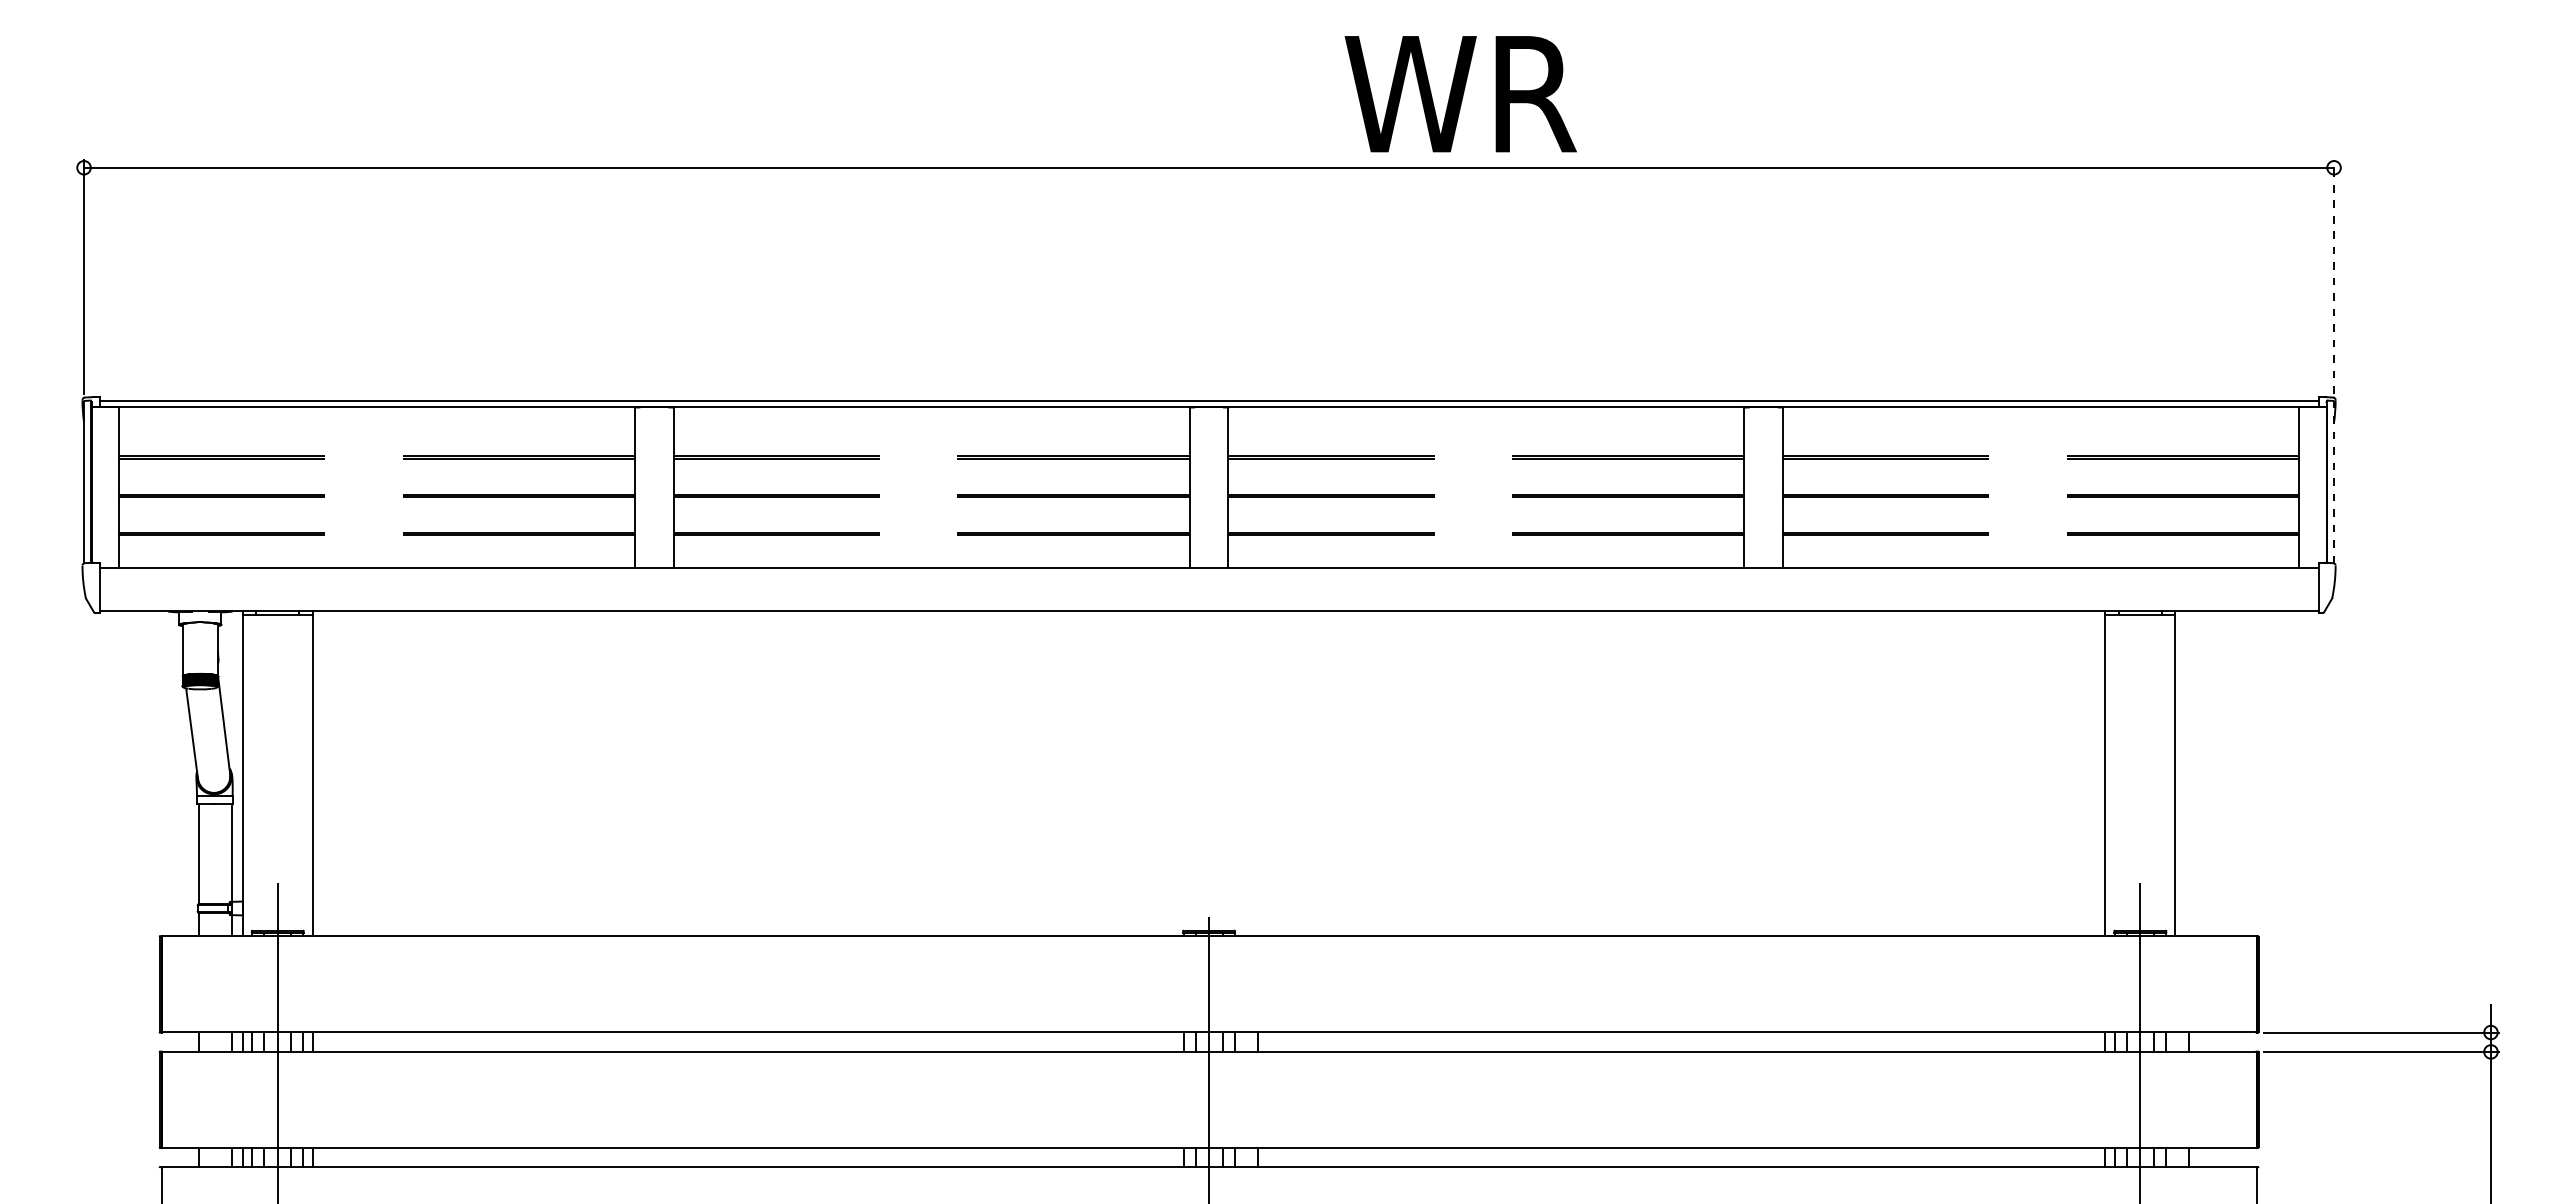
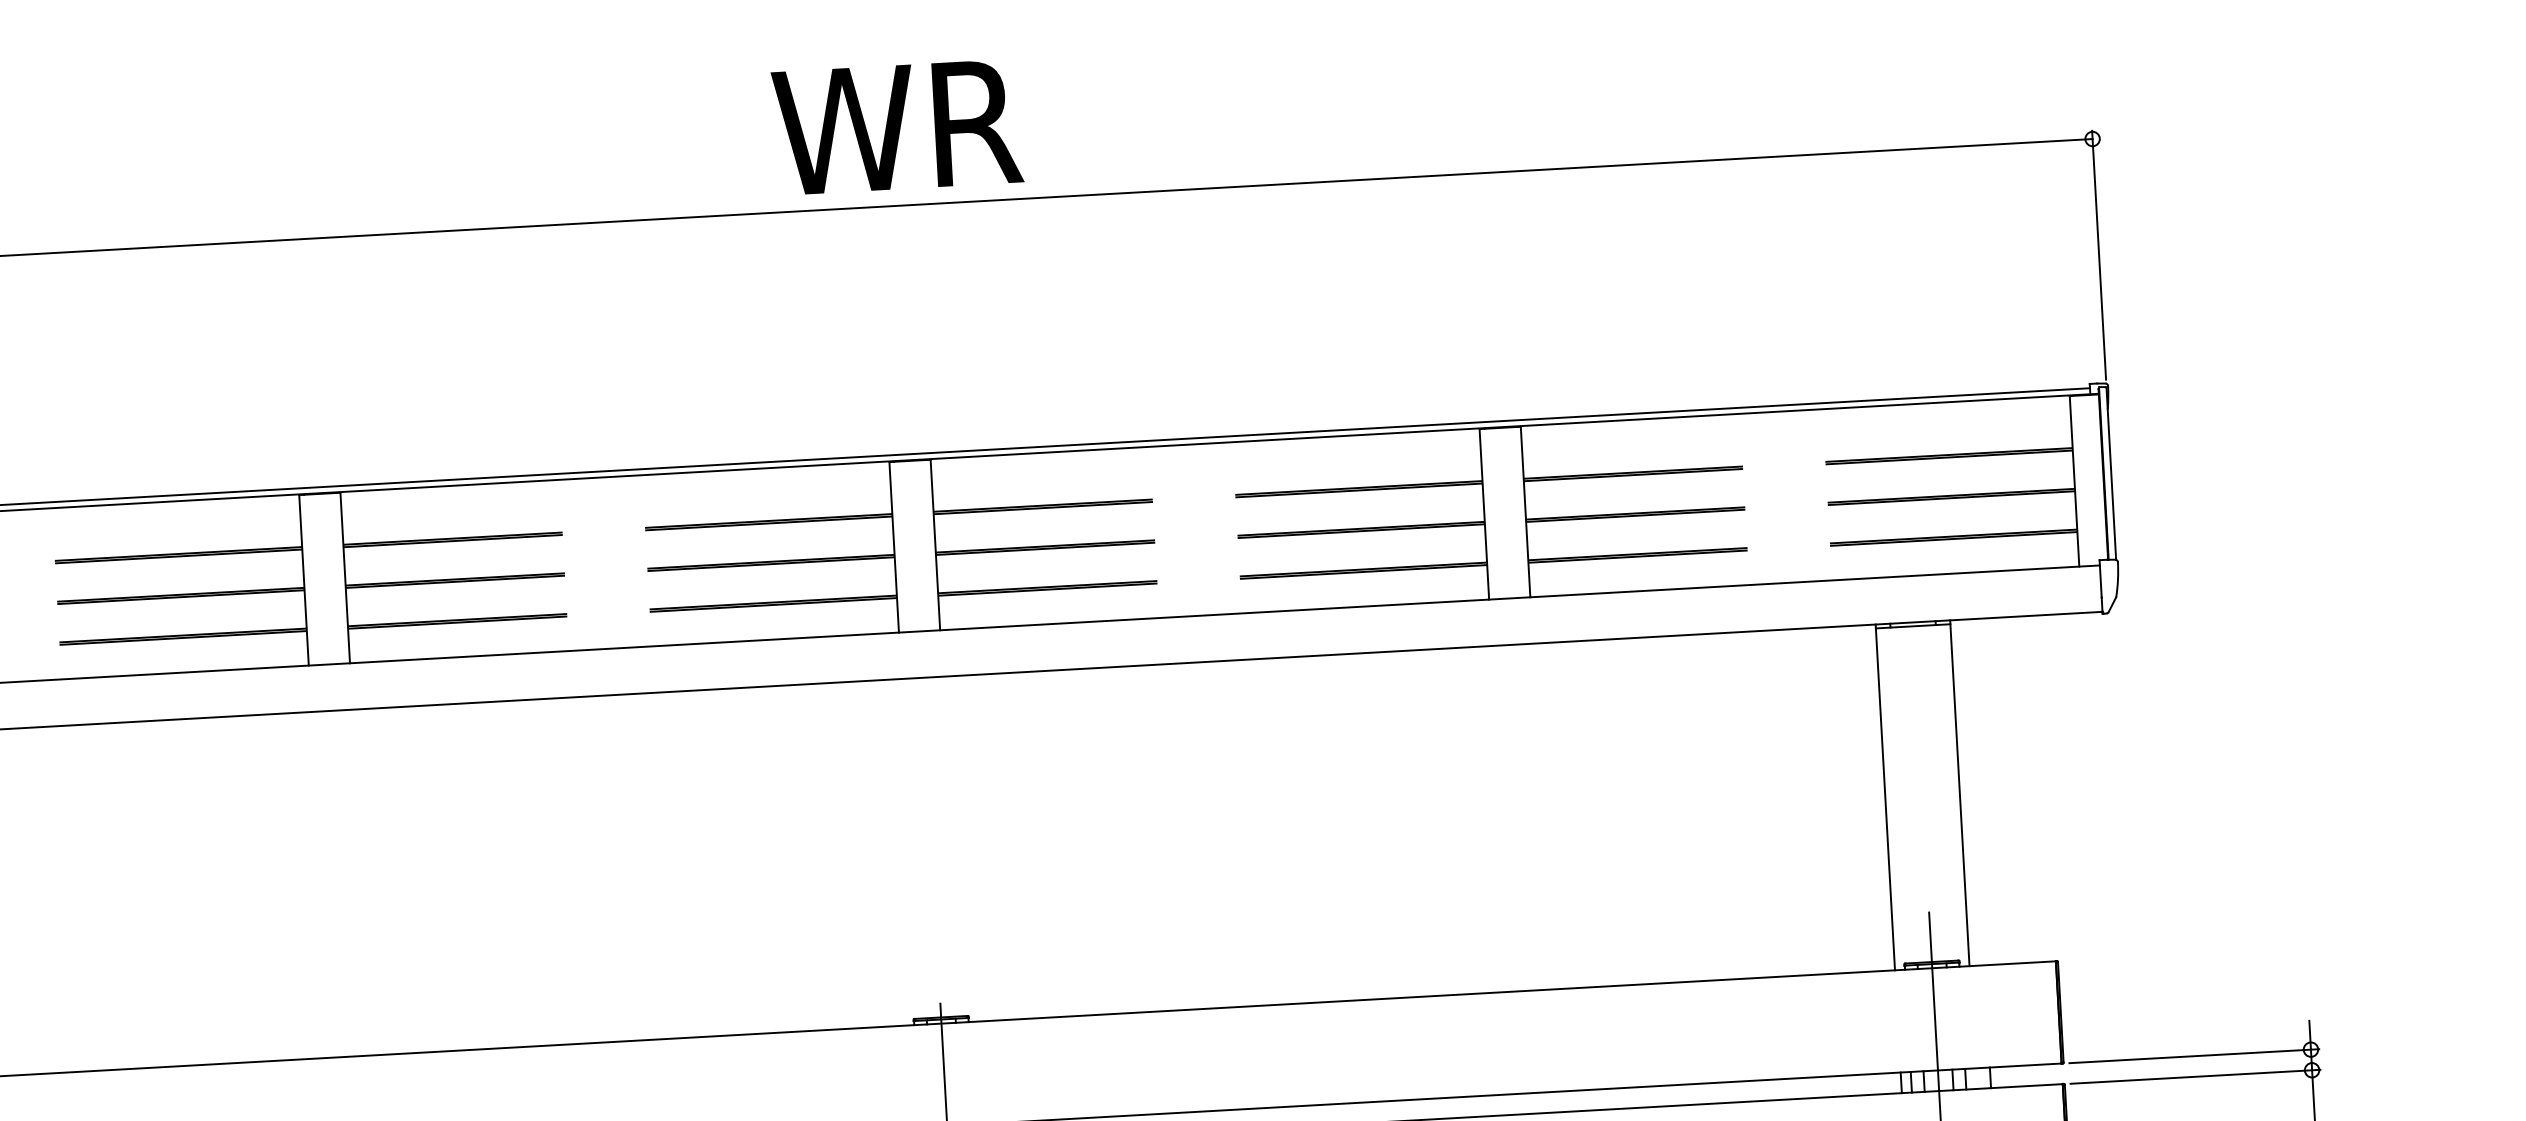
text: (1460, 94) -> (897, 127), moved
line: (2334, 277) -> (2099, 255), dashed -> solid
line: (2334, 482) -> (2111, 473), dashed -> solid

